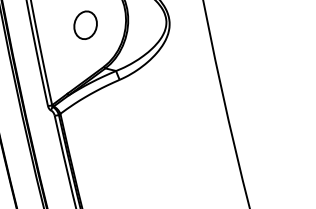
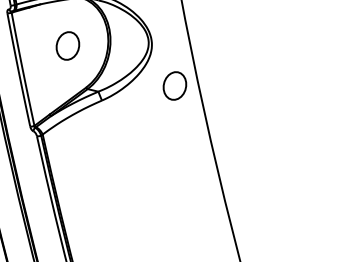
part: (192, 64) -> (174, 85), added

